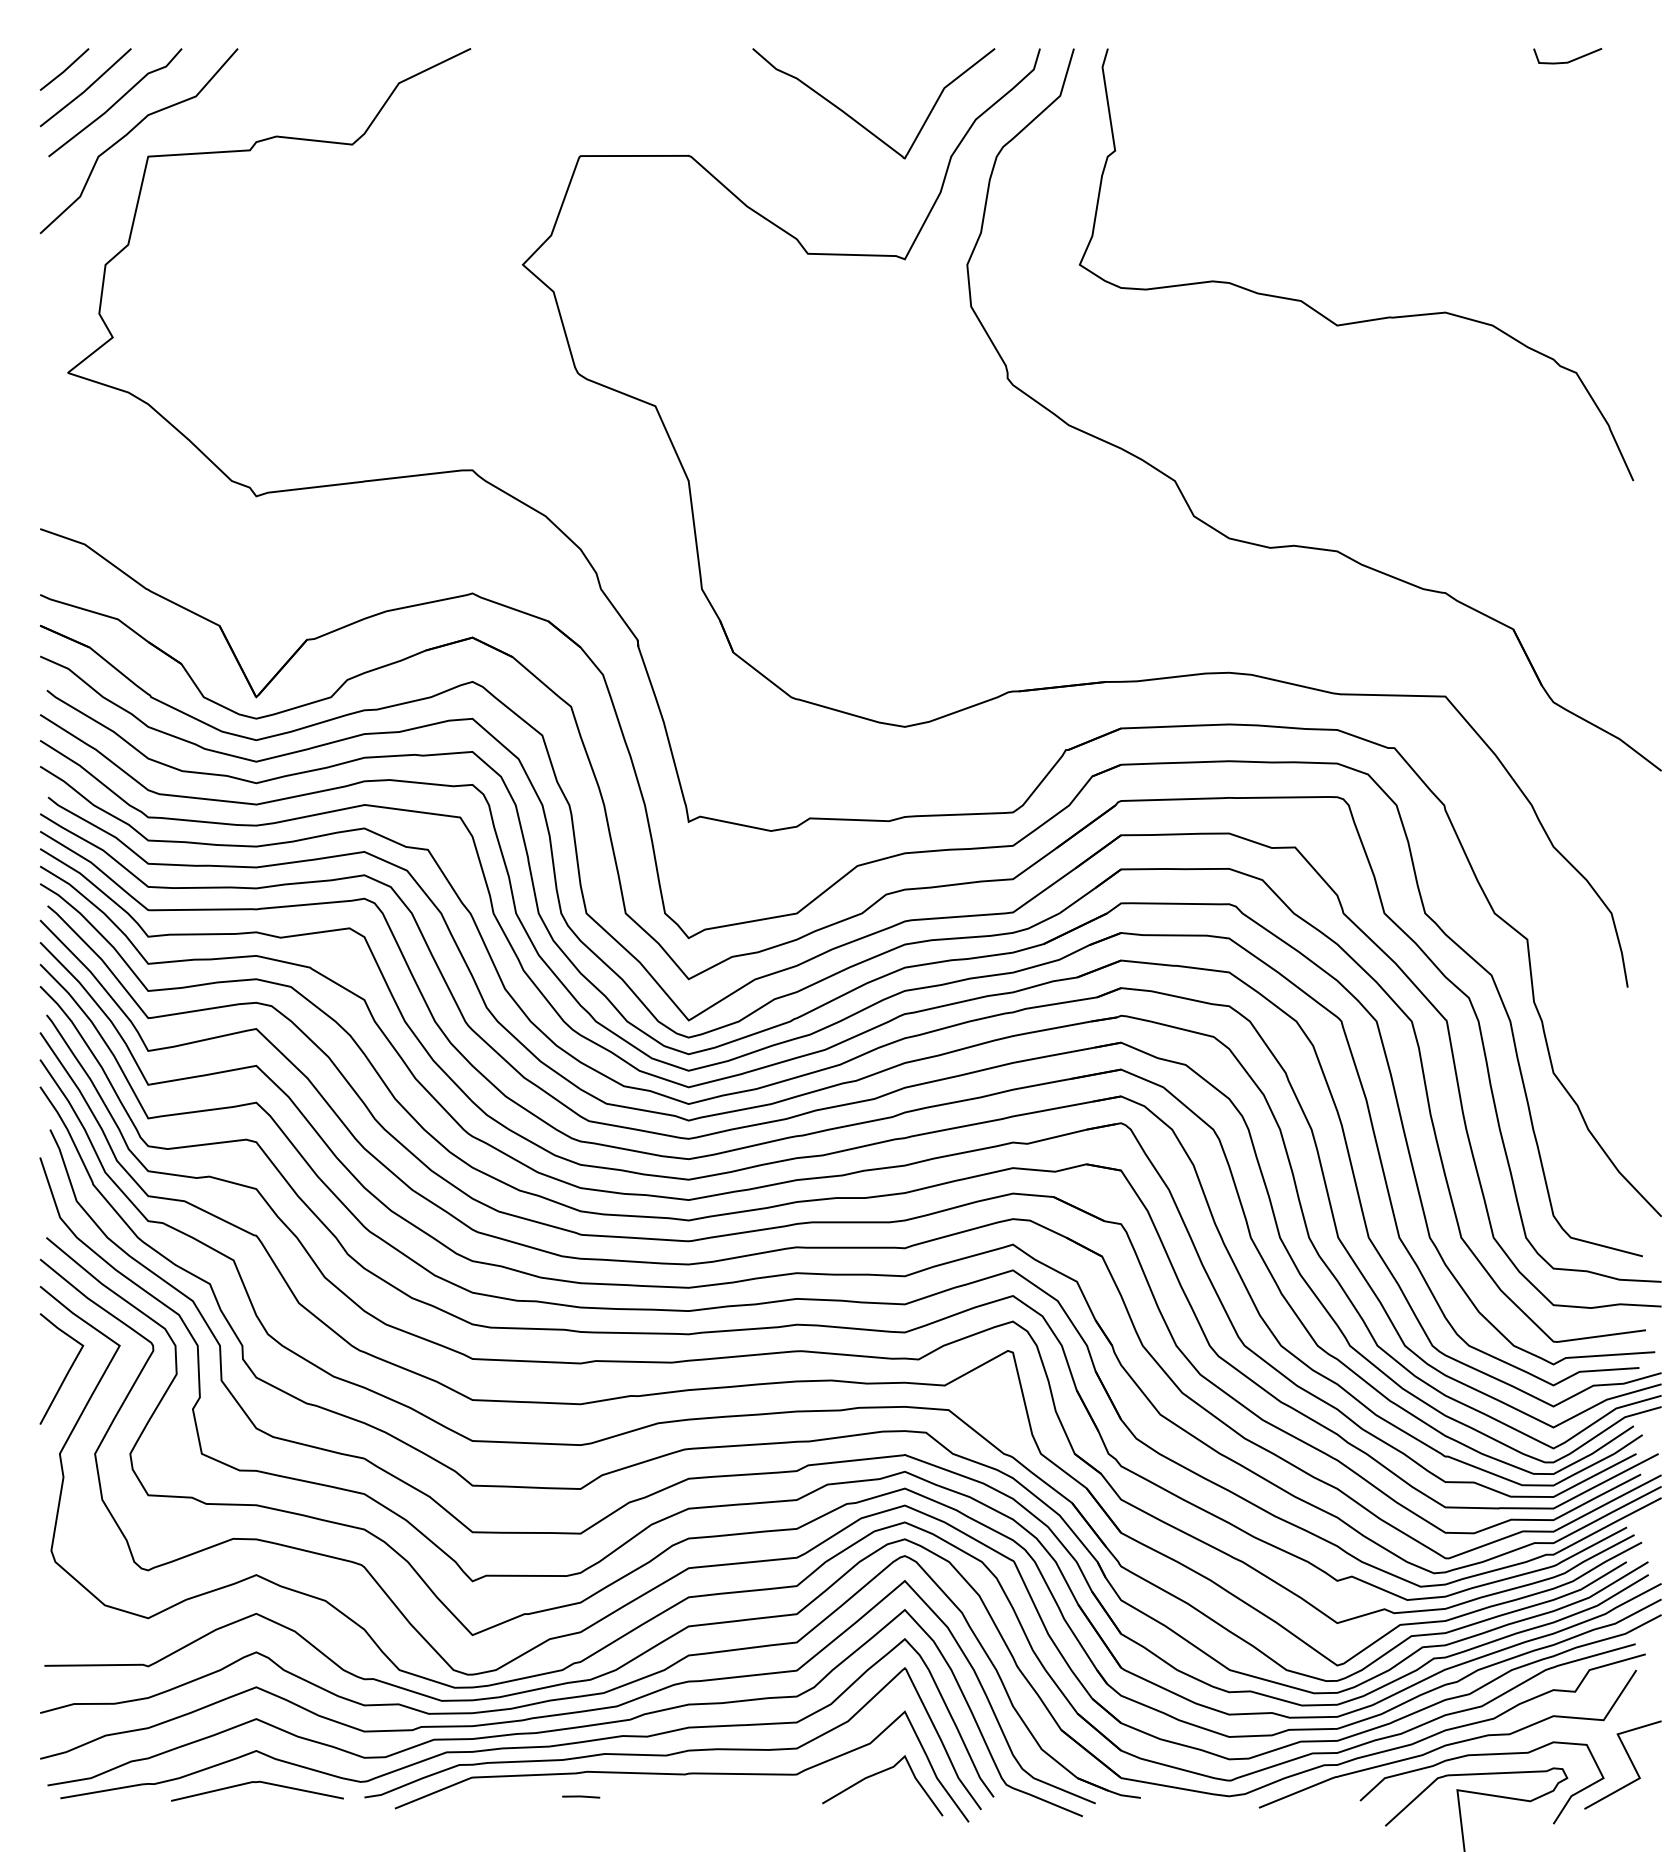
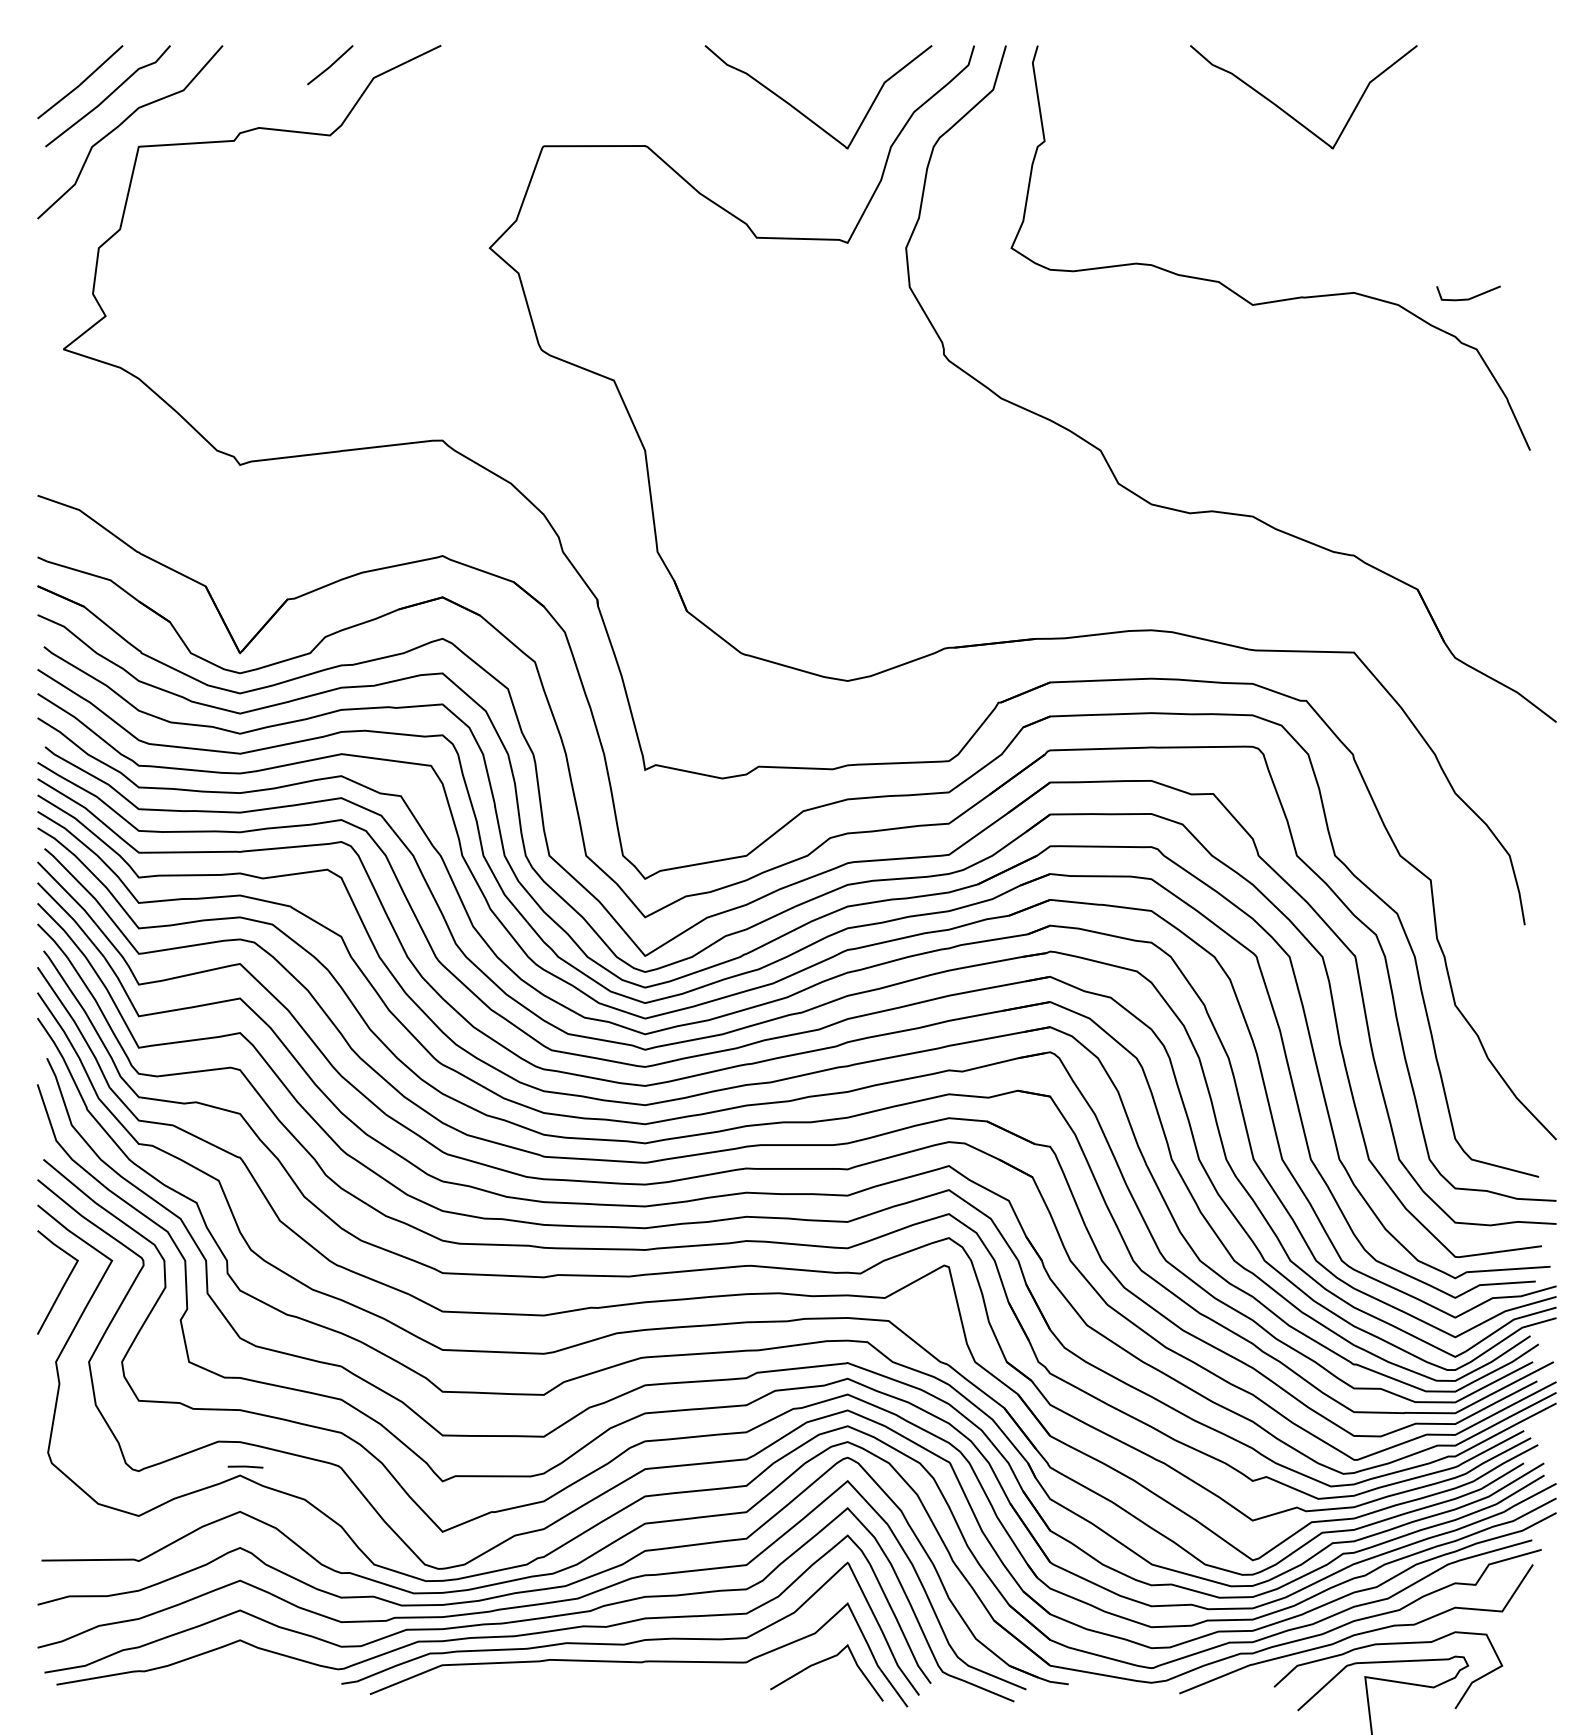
line: (1569, 60) -> (1470, 297), moved
line: (64, 69) -> (330, 65), moved
curve: (1377, 122) -> (1290, 114), added
line: (1629, 1760) -> (1526, 1649), removed
line: (257, 1782) -> (241, 1669), removed
line: (581, 1796) -> (245, 1466), moved

